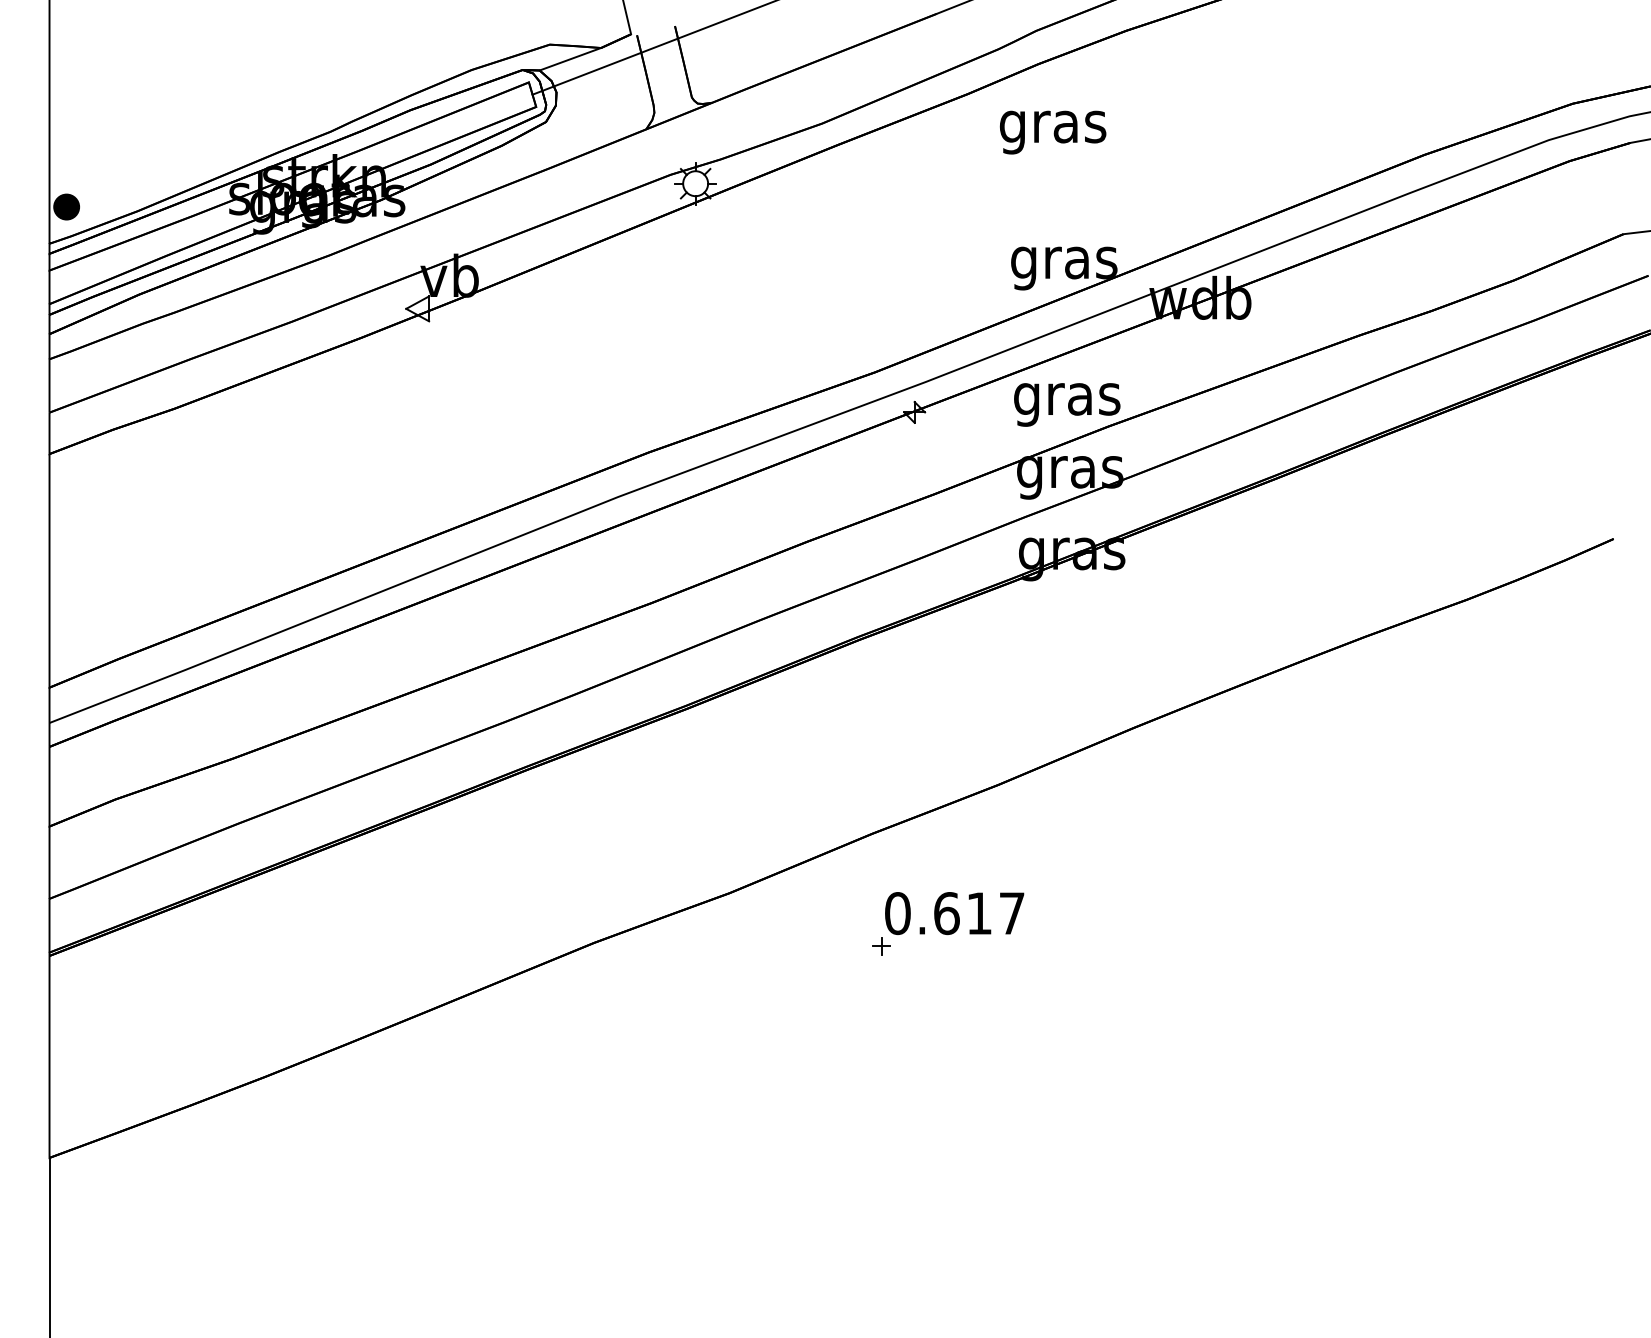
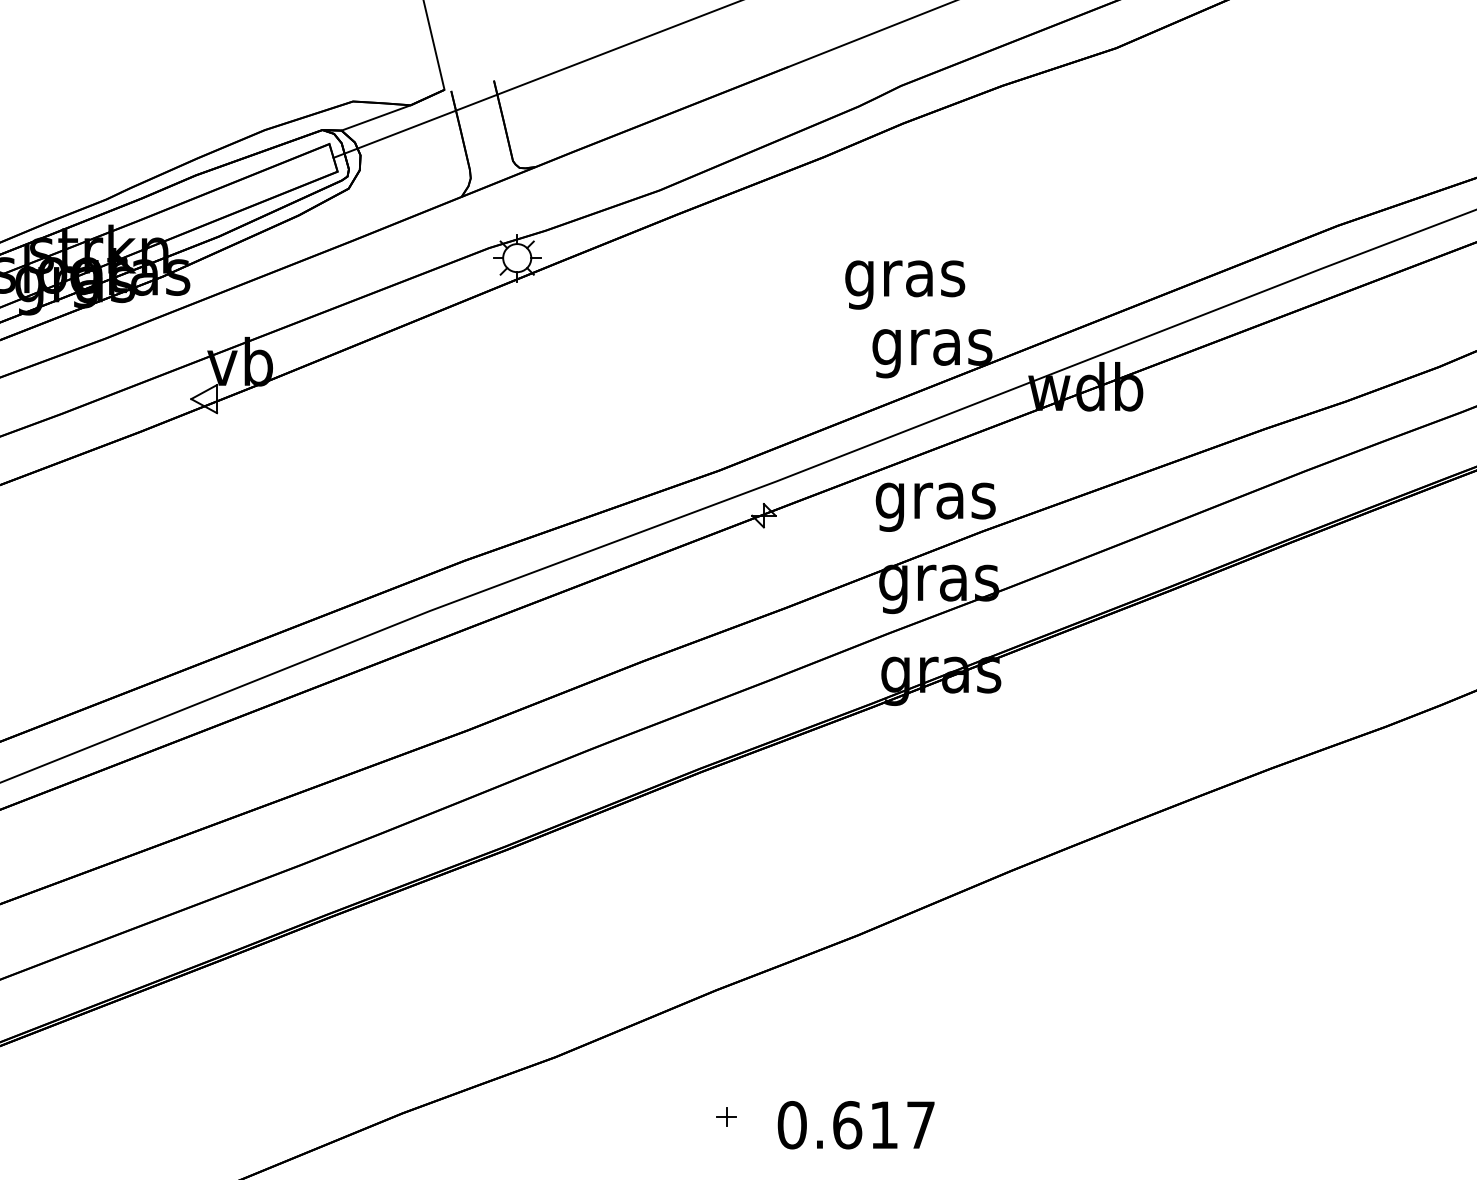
text: (1052, 132) -> (904, 284), moved
text: (954, 913) -> (856, 1125), moved

